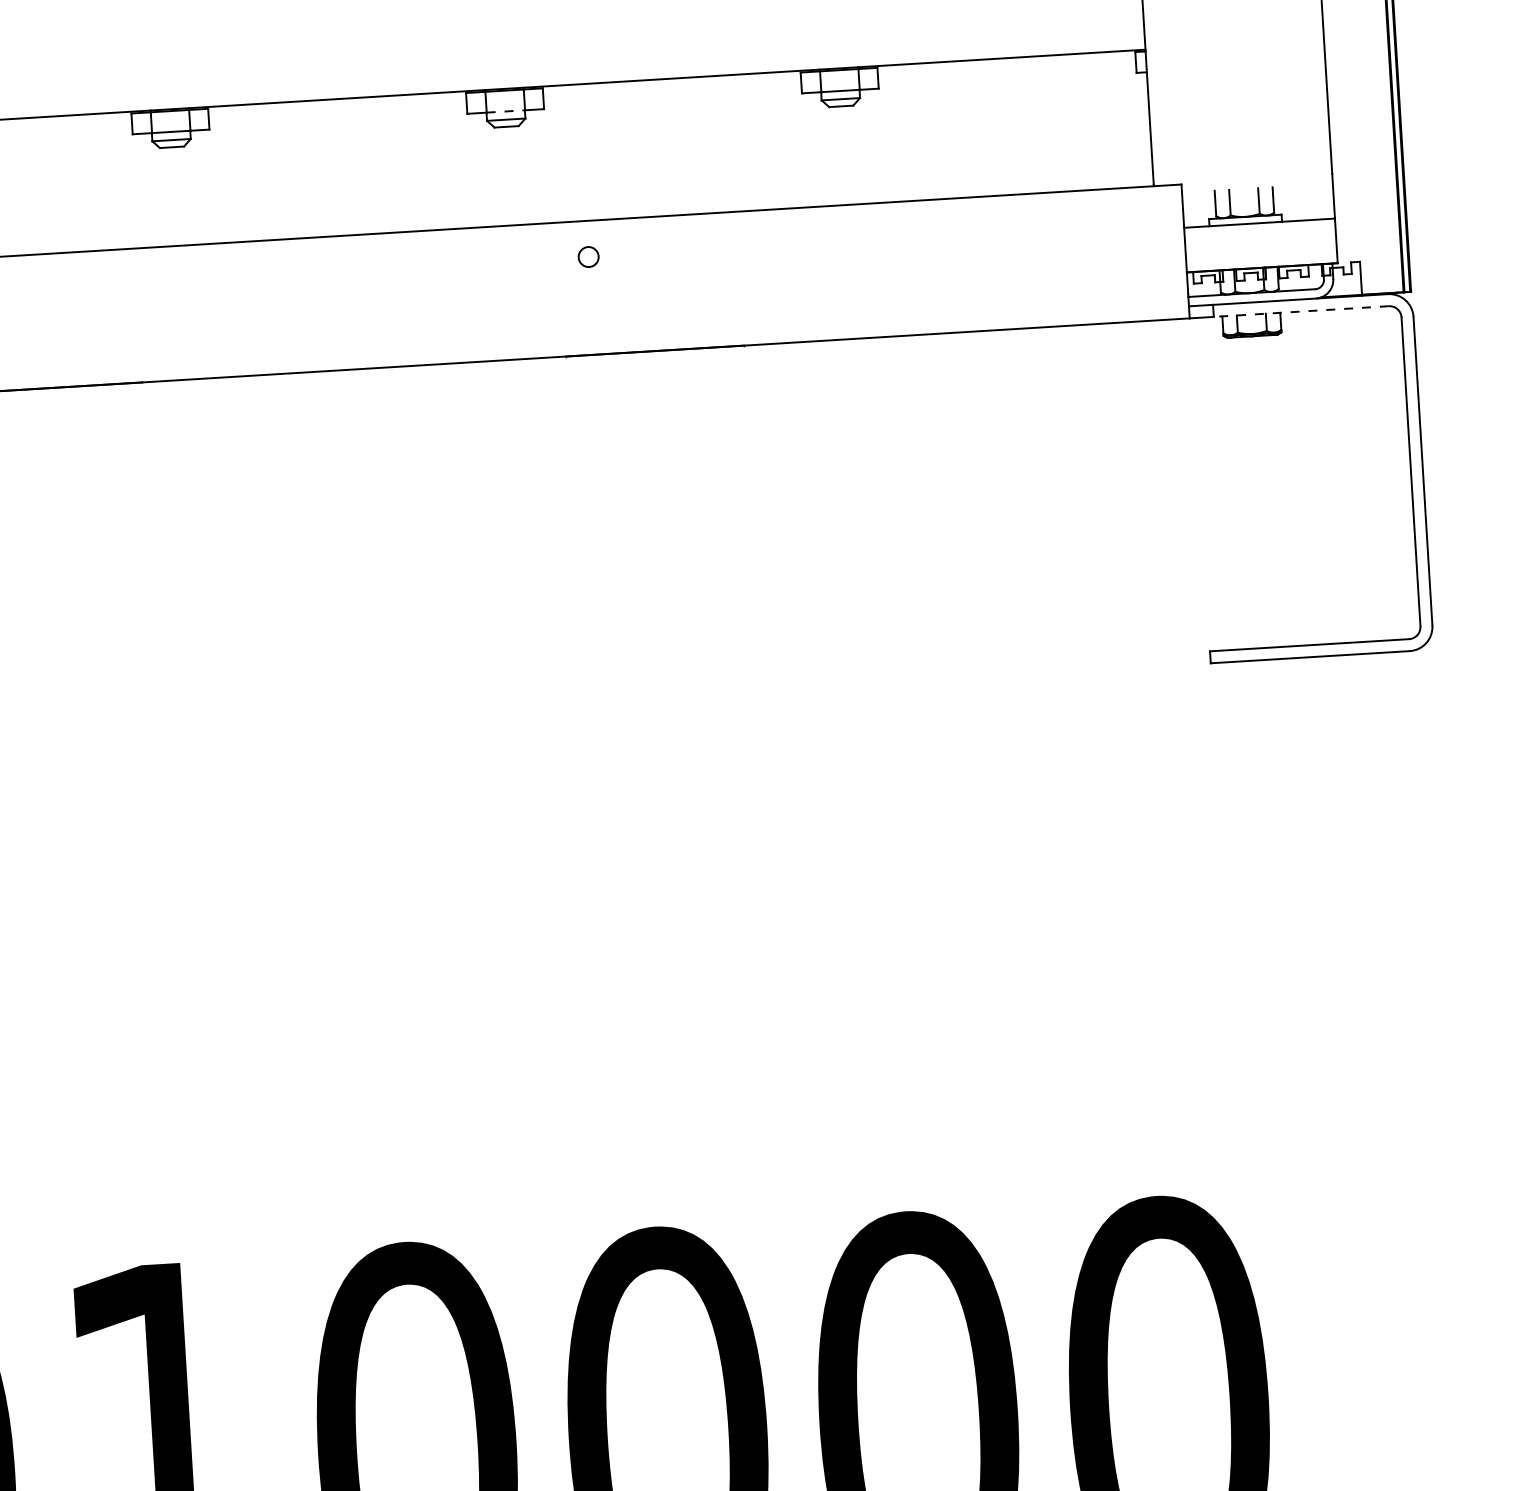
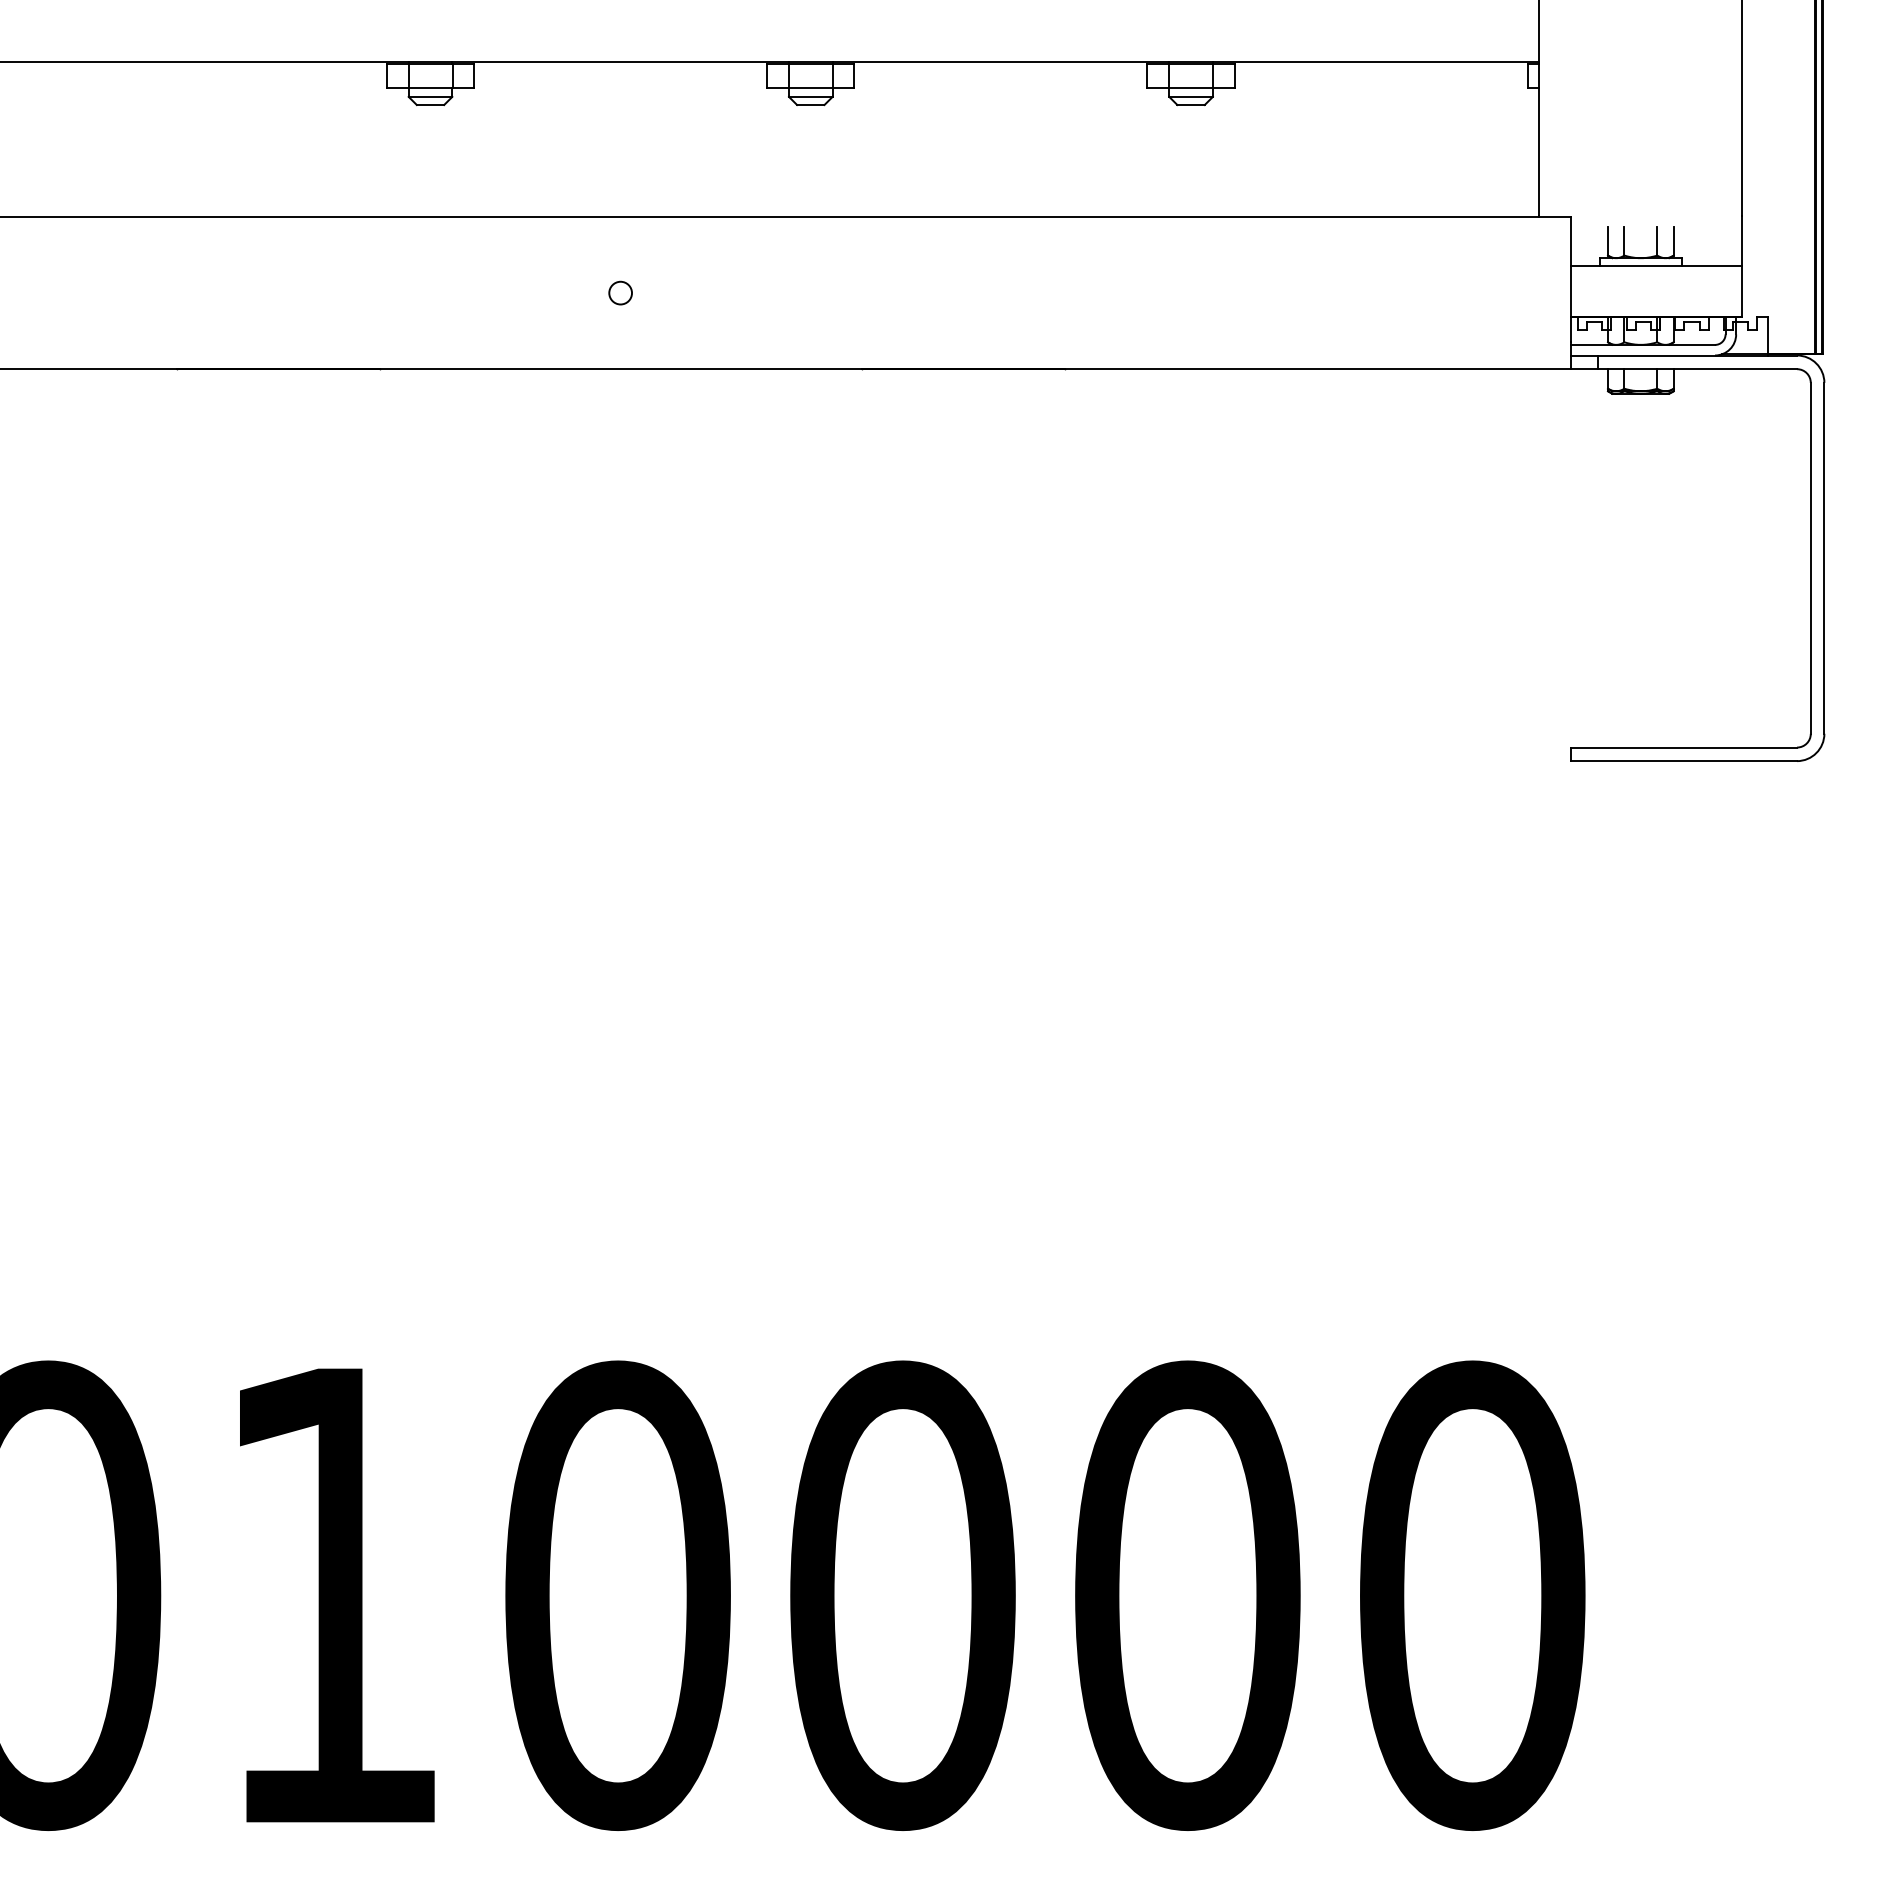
line: (506, 111) -> (811, 87), dashed -> solid
circle: (588, 256) -> (620, 292), moved
line: (1301, 311) -> (1697, 369), dashed -> solid

